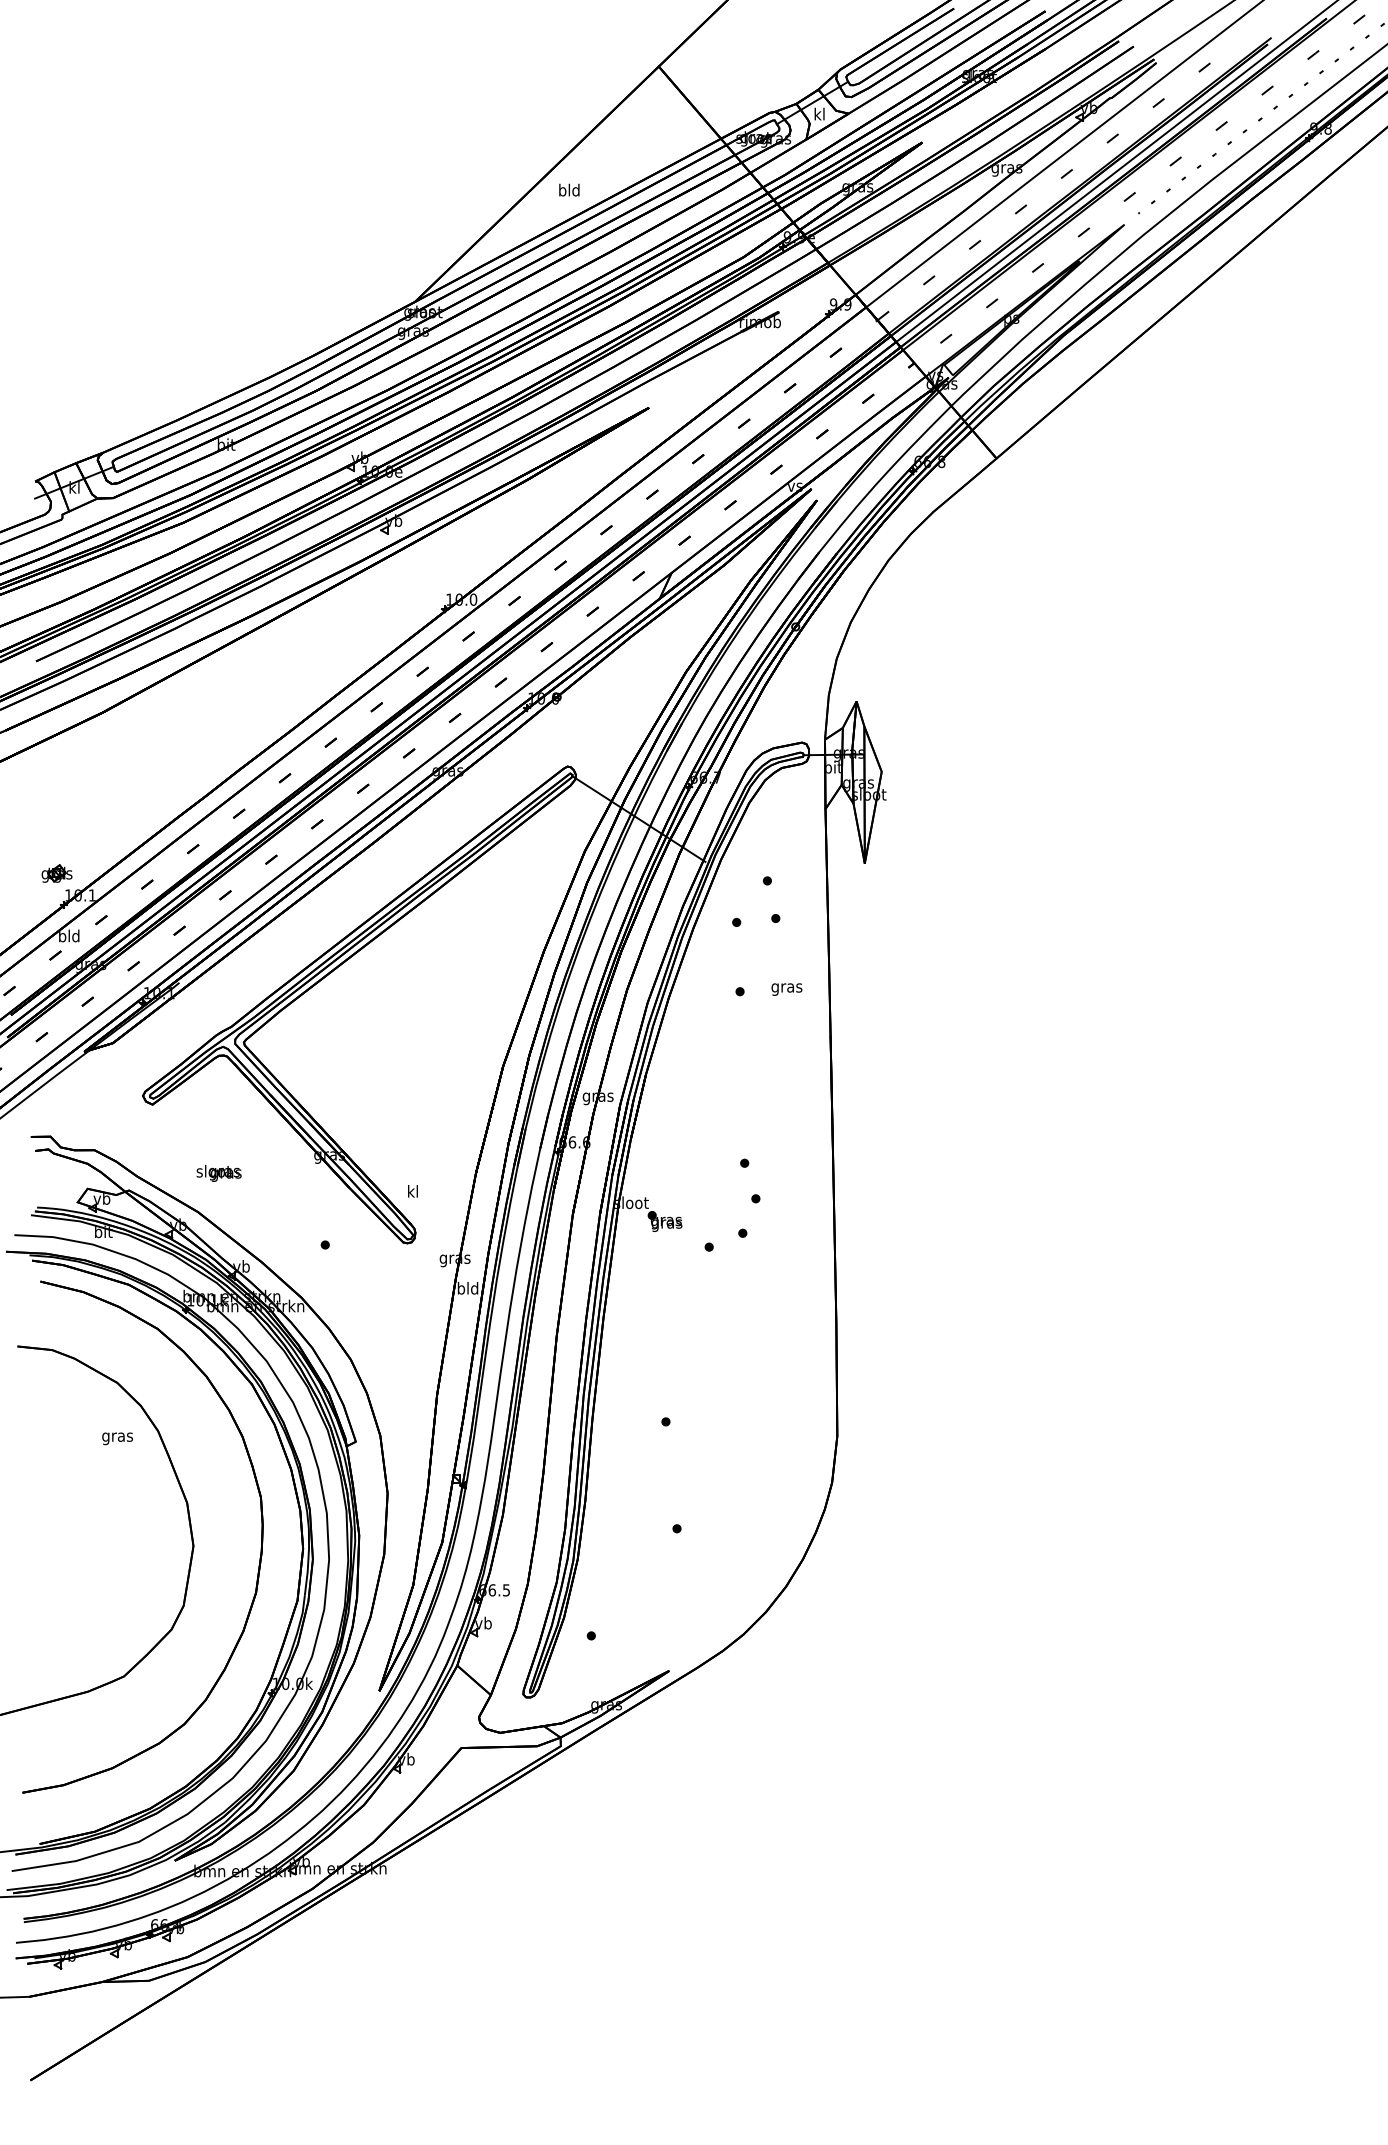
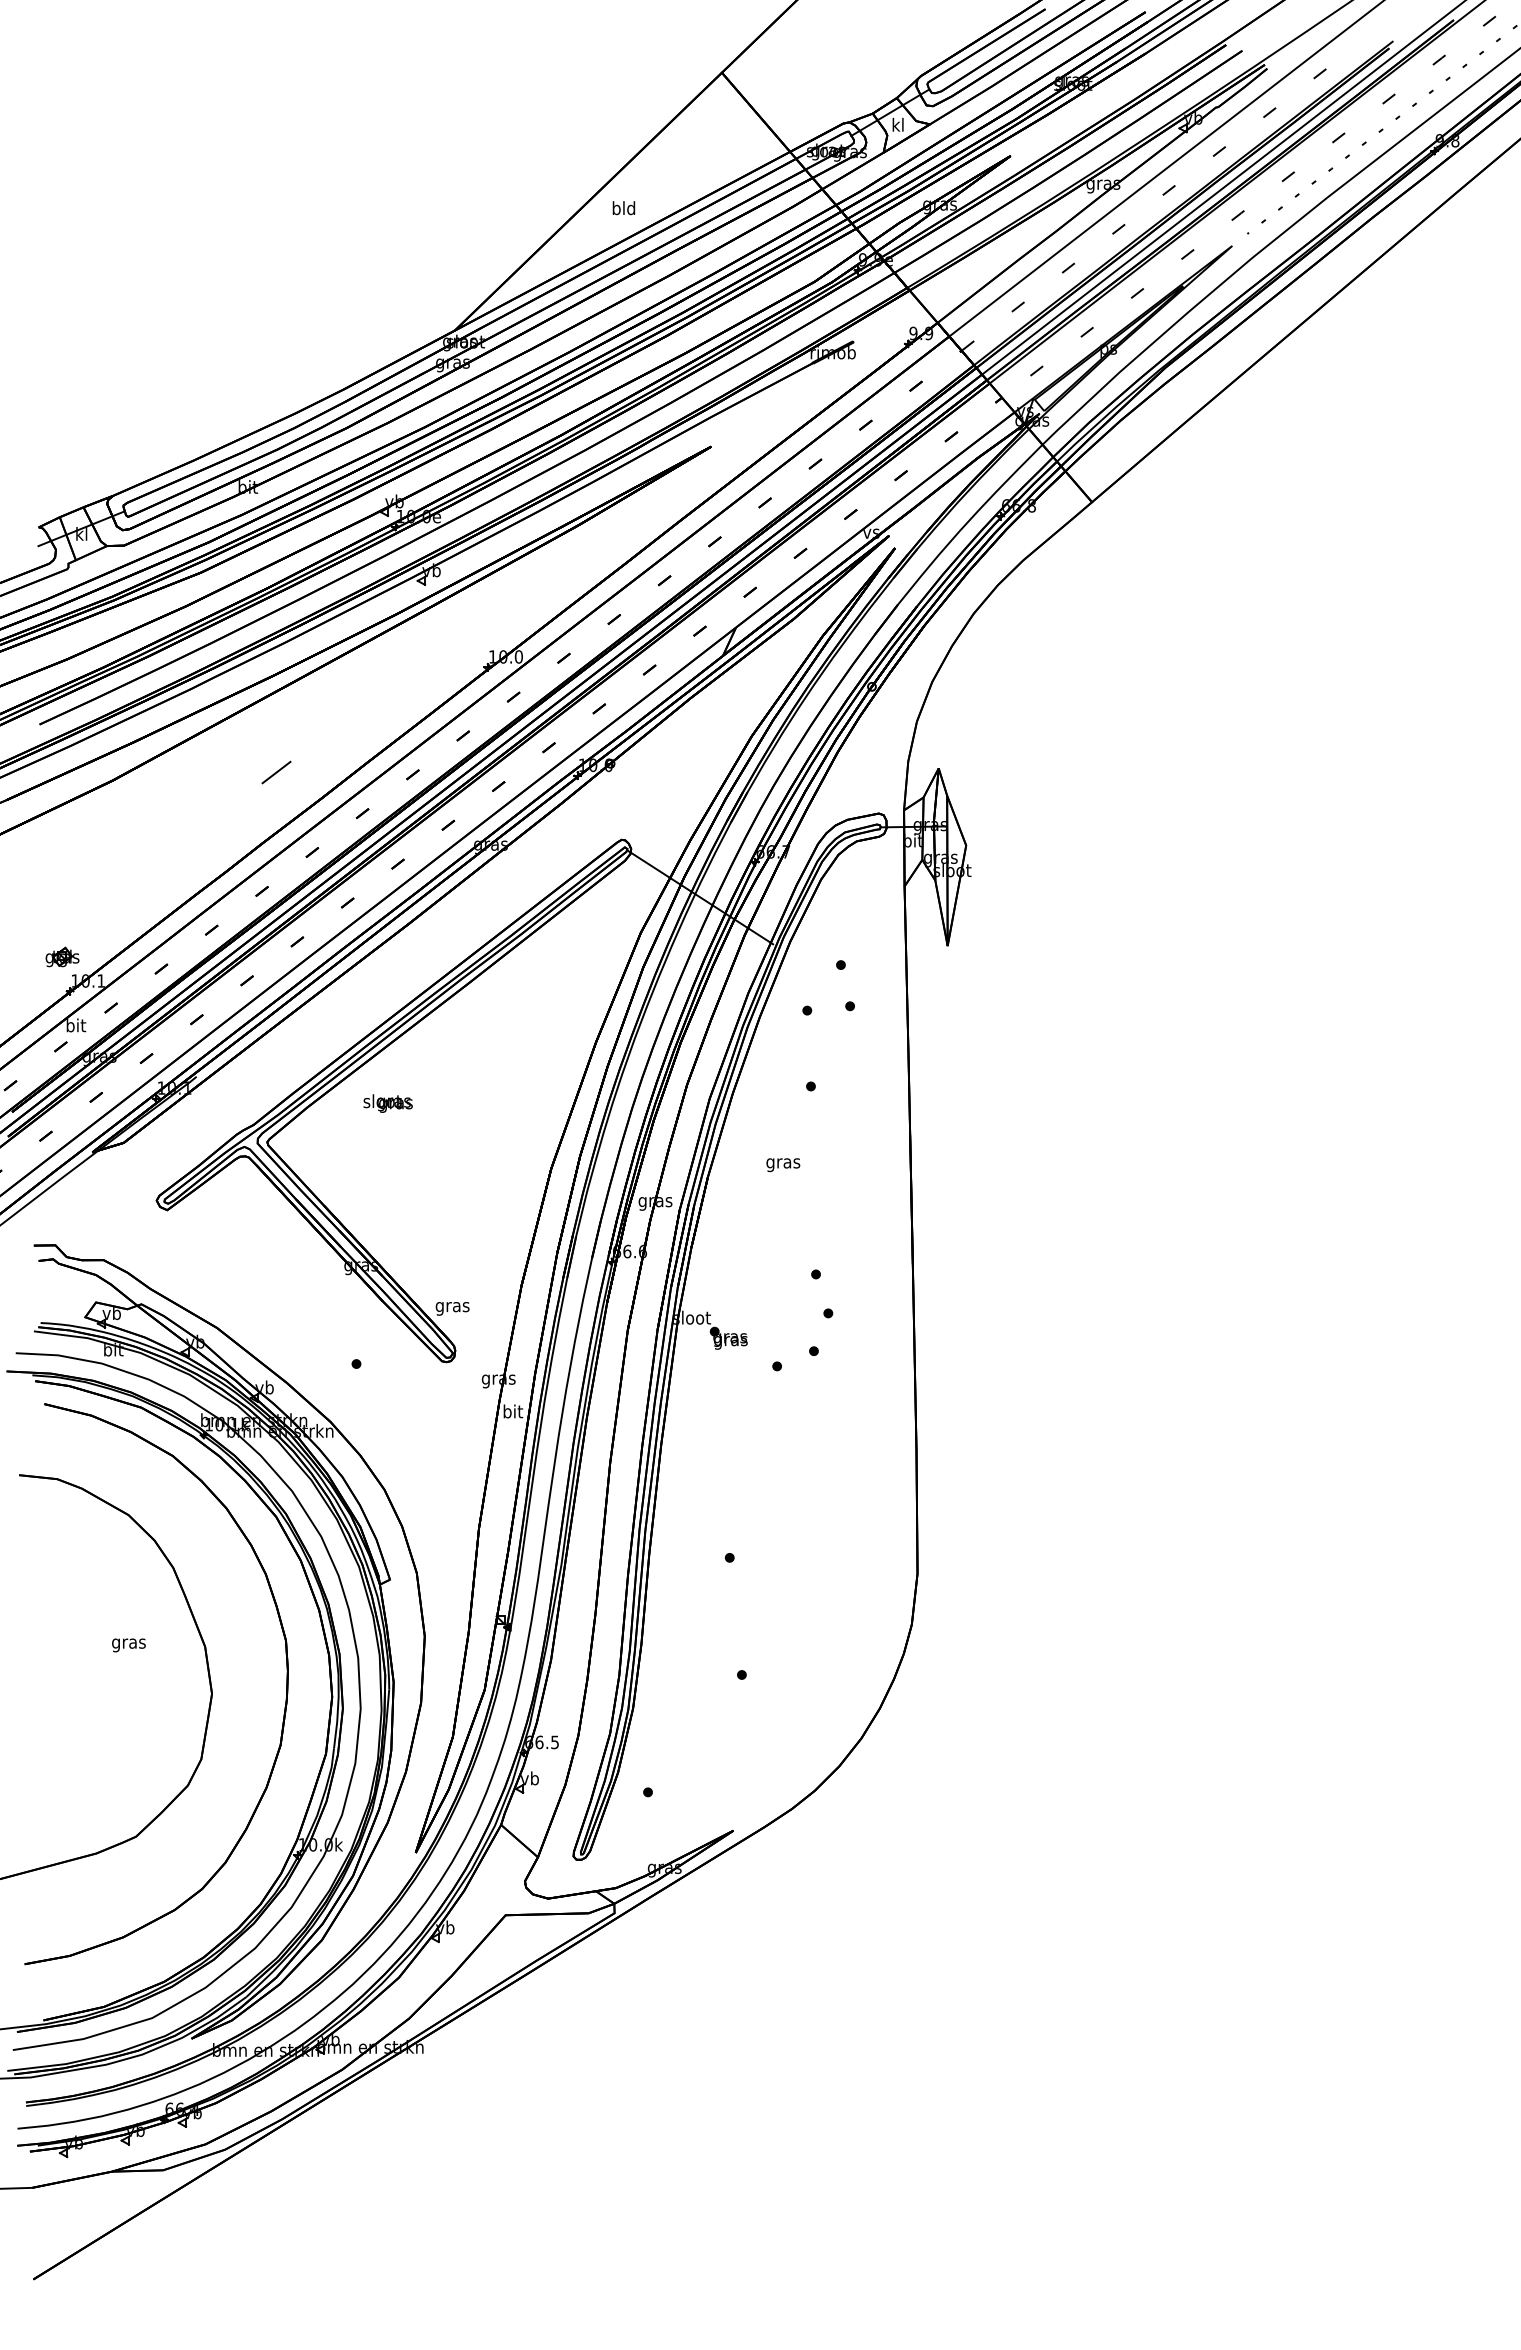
line: (252, 705) -> (276, 772), added
text: (68, 936) -> (75, 1025), bld -> bit
text: (787, 989) -> (783, 1165), moved
text: (218, 1173) -> (387, 1103), moved
text: (412, 1192) -> (452, 1306), kl -> gras
text: (467, 1288) -> (512, 1411), bld -> bit
text: (117, 1438) -> (128, 1645), moved

